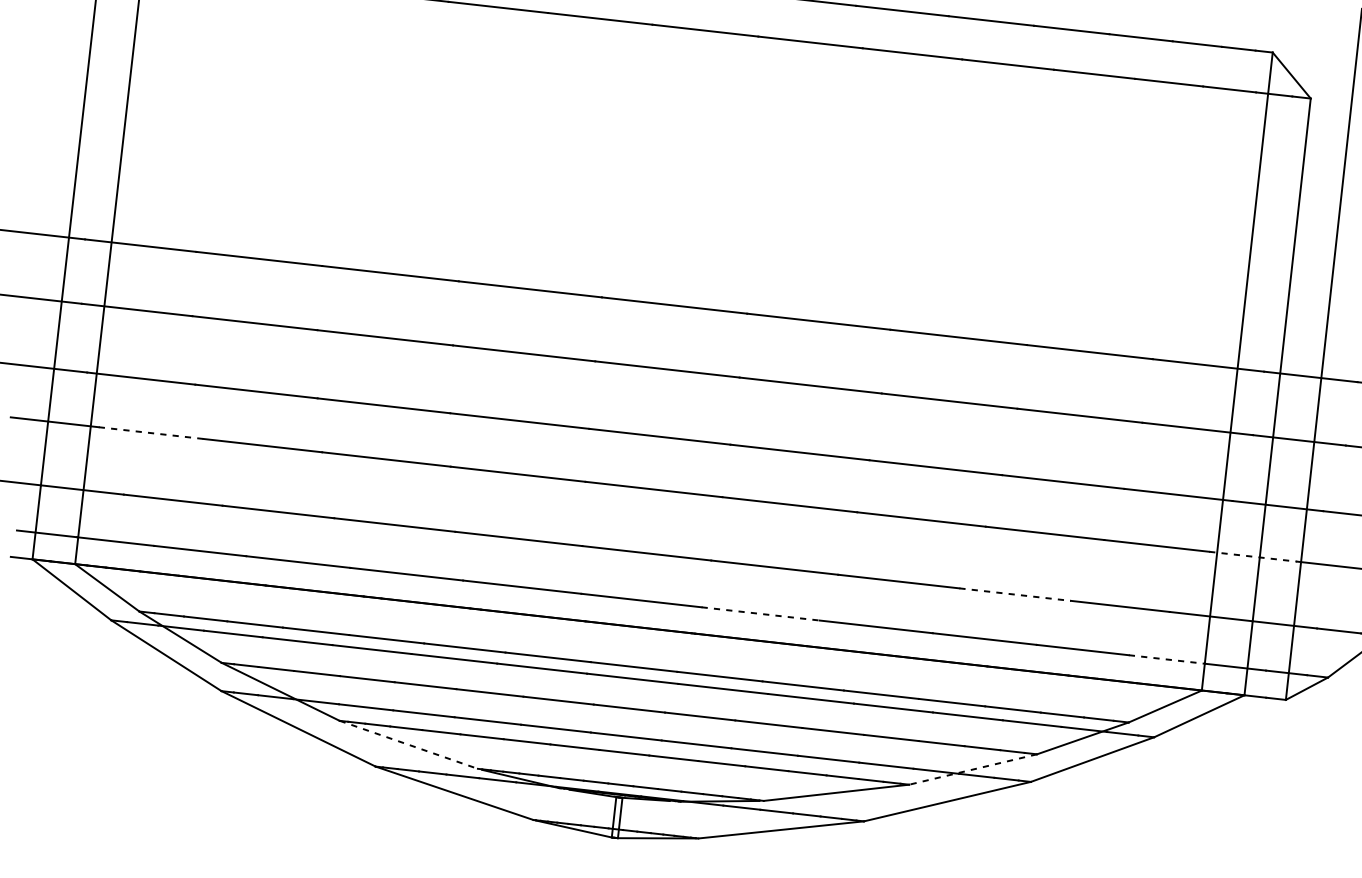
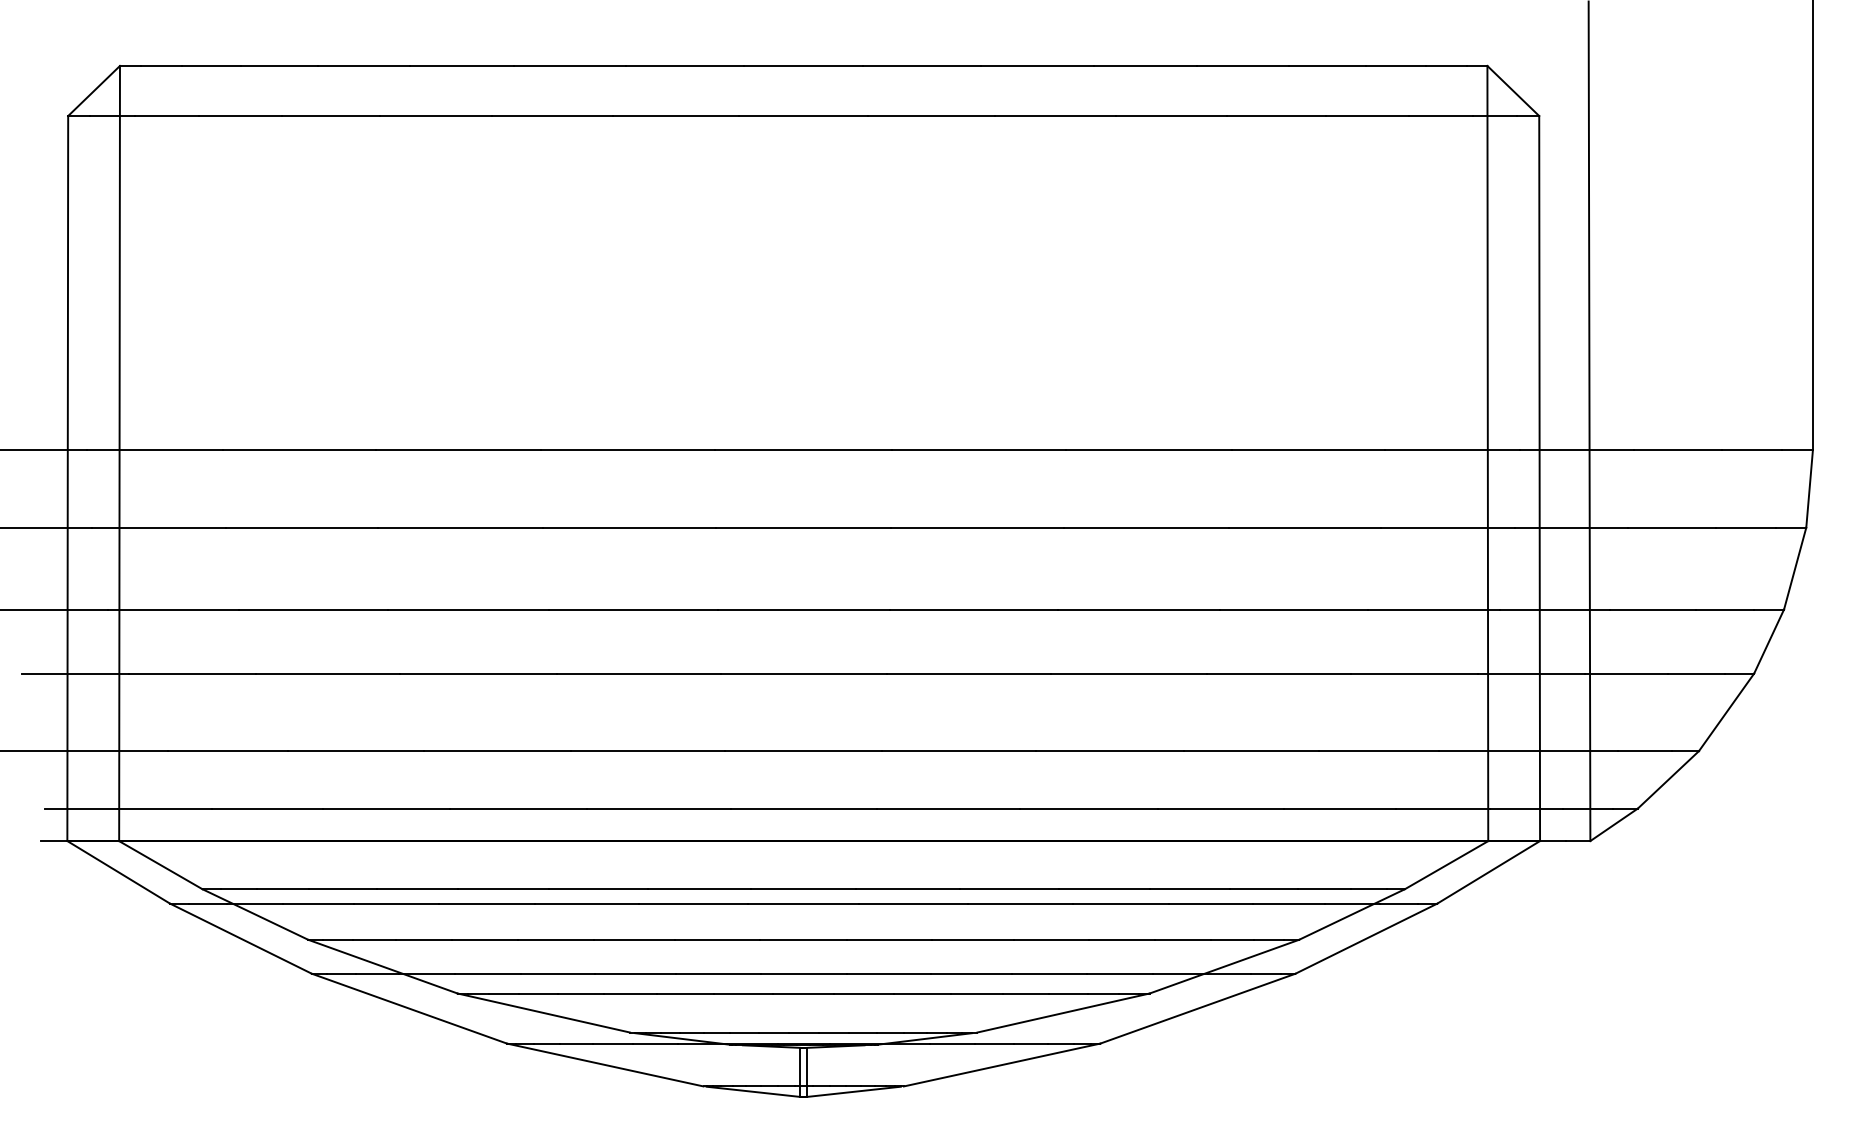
line: (151, 432) -> (192, 673), dashed -> solid
line: (1253, 556) -> (1532, 673), dashed -> solid
line: (1015, 594) -> (1251, 751), dashed -> solid
line: (760, 613) -> (948, 808), dashed -> solid
line: (1167, 659) -> (1442, 808), dashed -> solid
line: (409, 745) -> (544, 1013), dashed -> solid
line: (972, 769) -> (1223, 966), dashed -> solid

